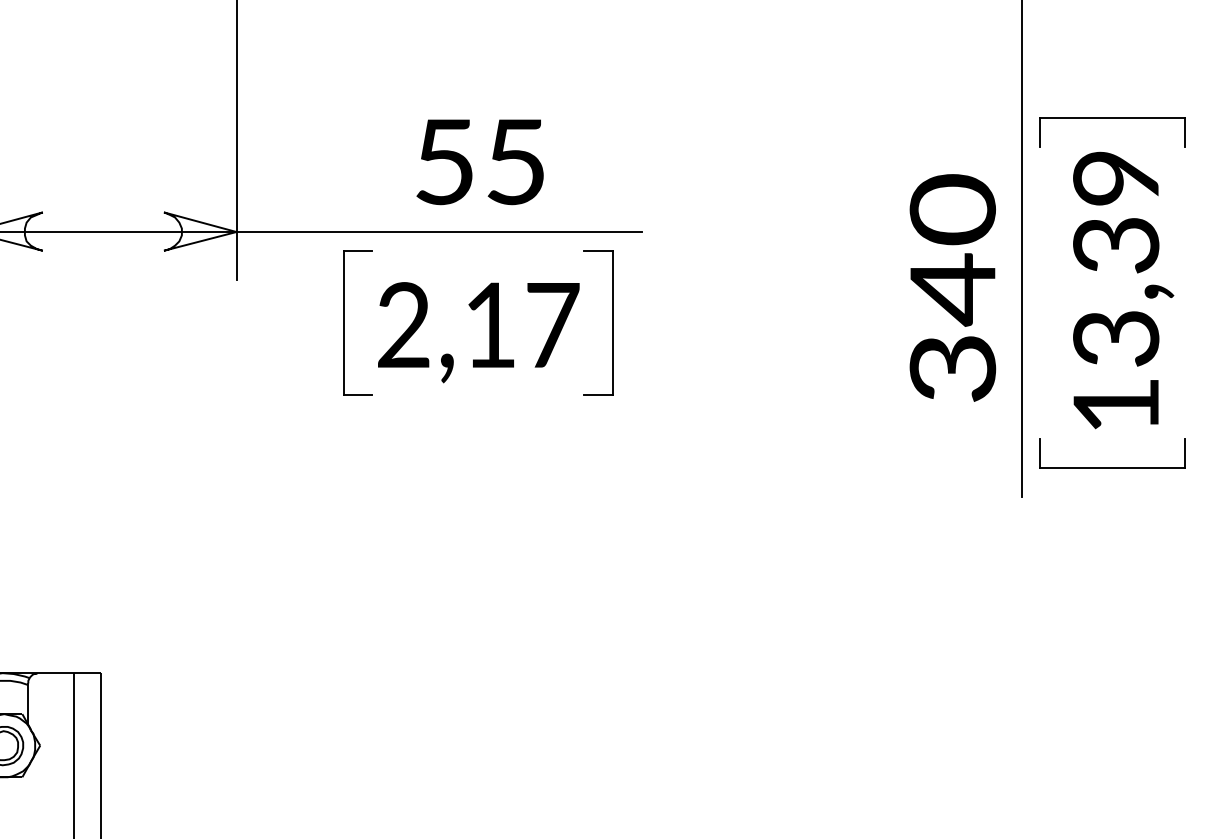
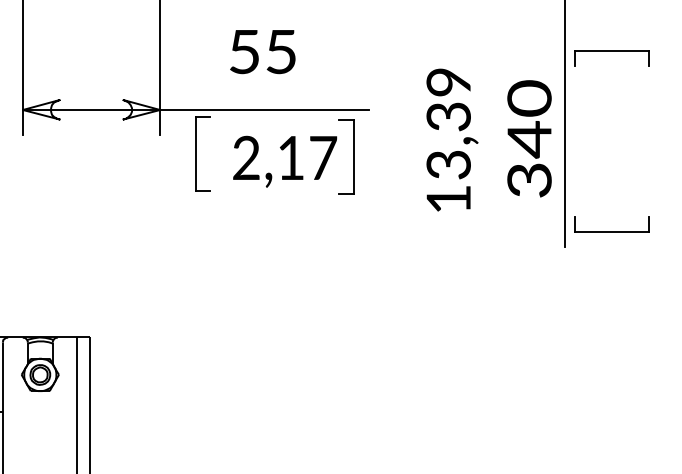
text: (479, 163) -> (262, 52), moved
text: (1123, 289) -> (452, 139), moved
part: (357, 322) -> (202, 153), moved

